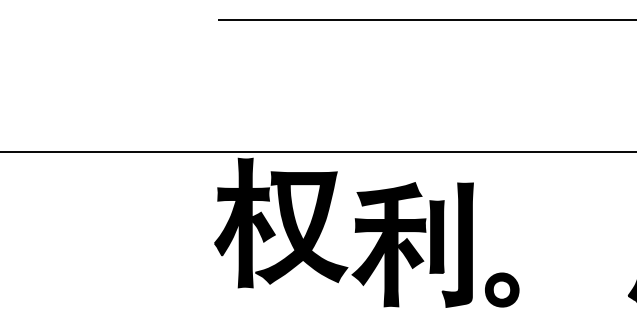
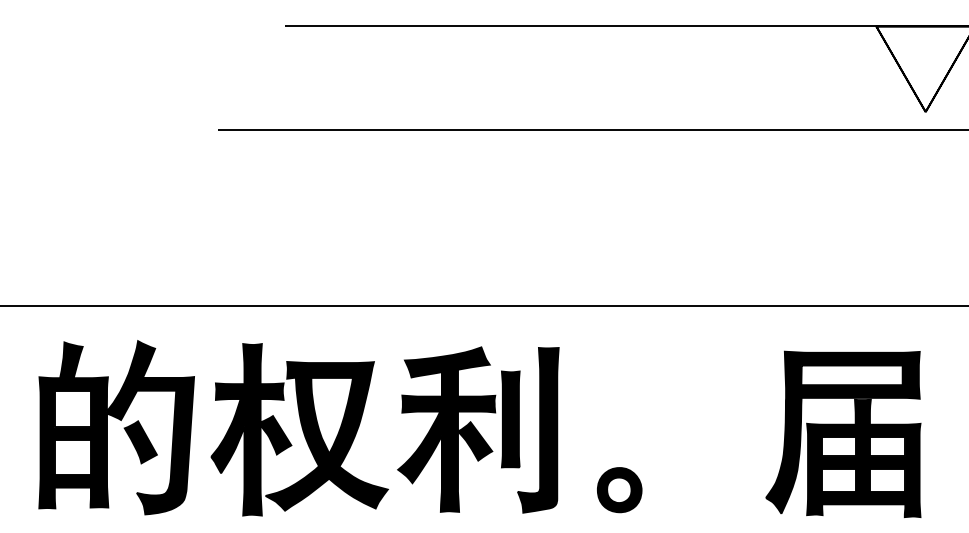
part: (280, 222) -> (299, 429), moved
part: (146, 243) -> (123, 428), added
part: (502, 290) -> (619, 490), moved

